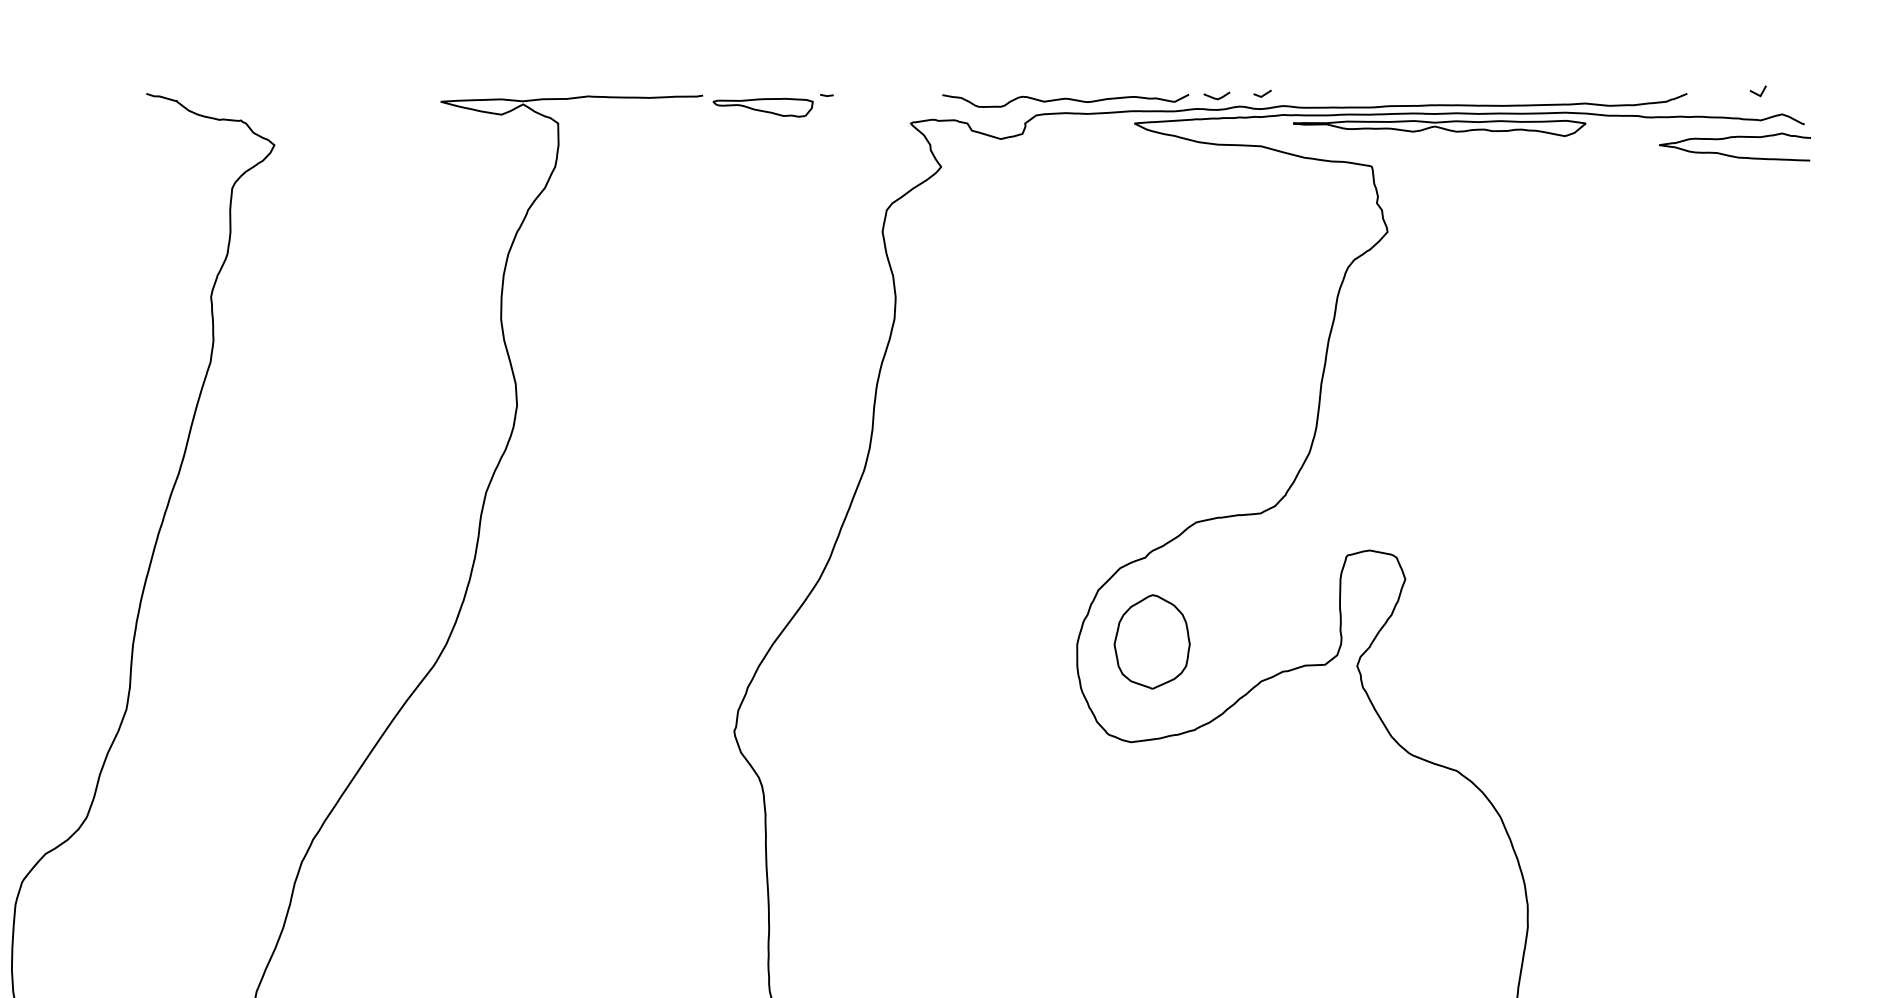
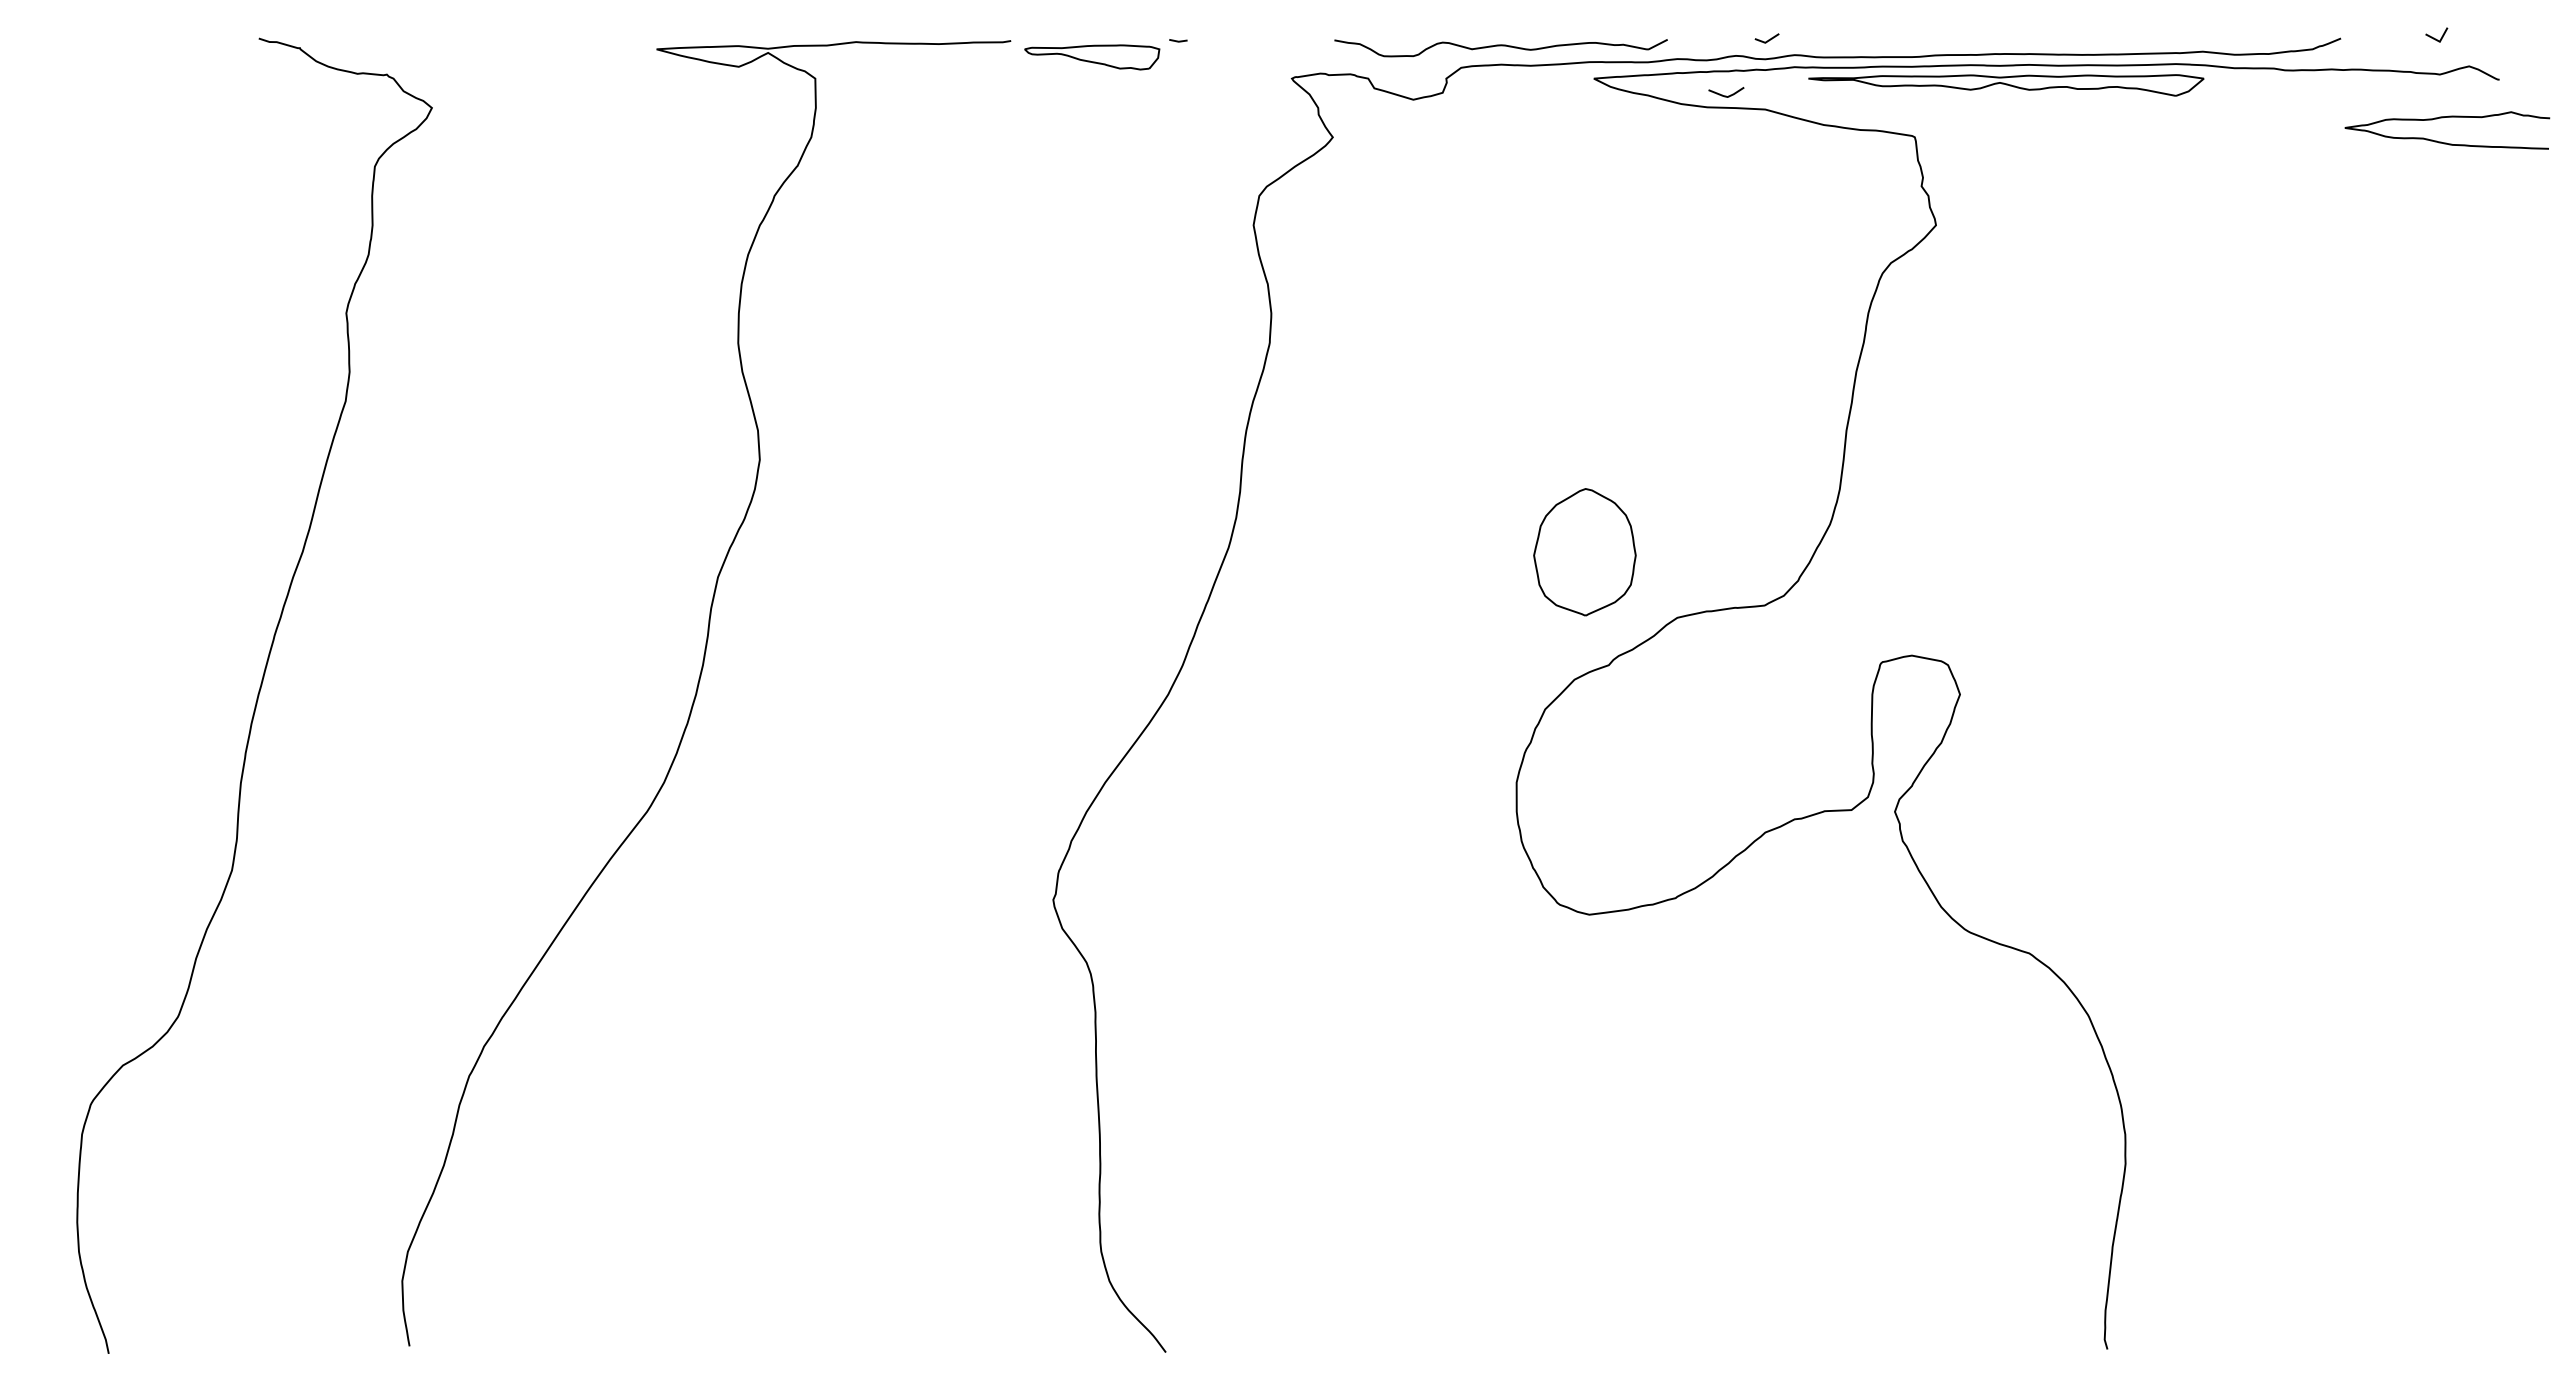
line: (1216, 98) -> (1726, 95), moved
curve: (1734, 155) -> (2446, 142), moved
part: (1151, 642) -> (1584, 552), moved

